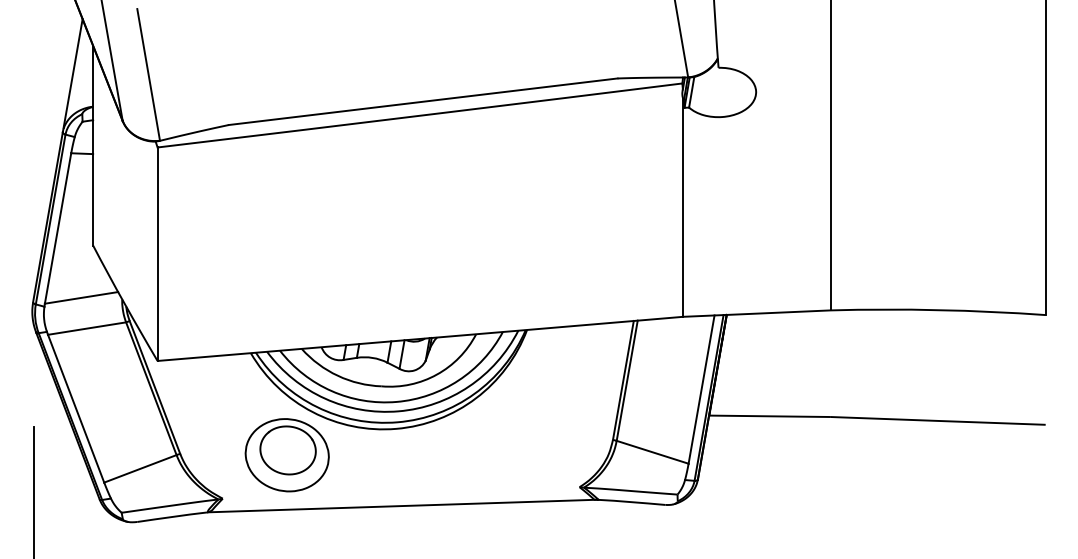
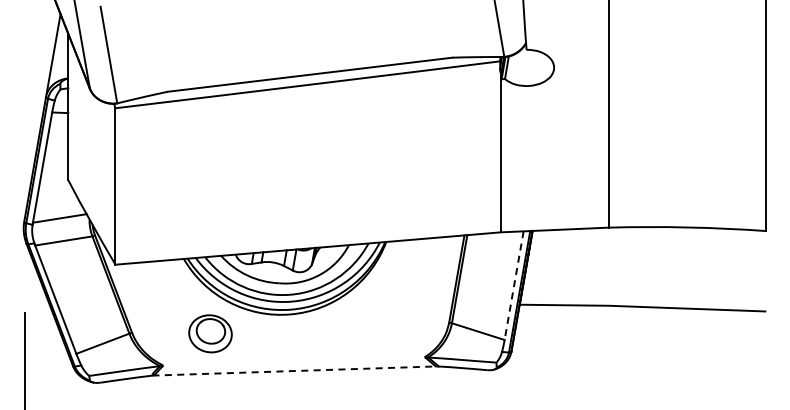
line: (702, 390) -> (514, 286), solid -> dashed
part: (287, 454) -> (210, 333), size x0.7
line: (403, 506) -> (295, 371), solid -> dashed

